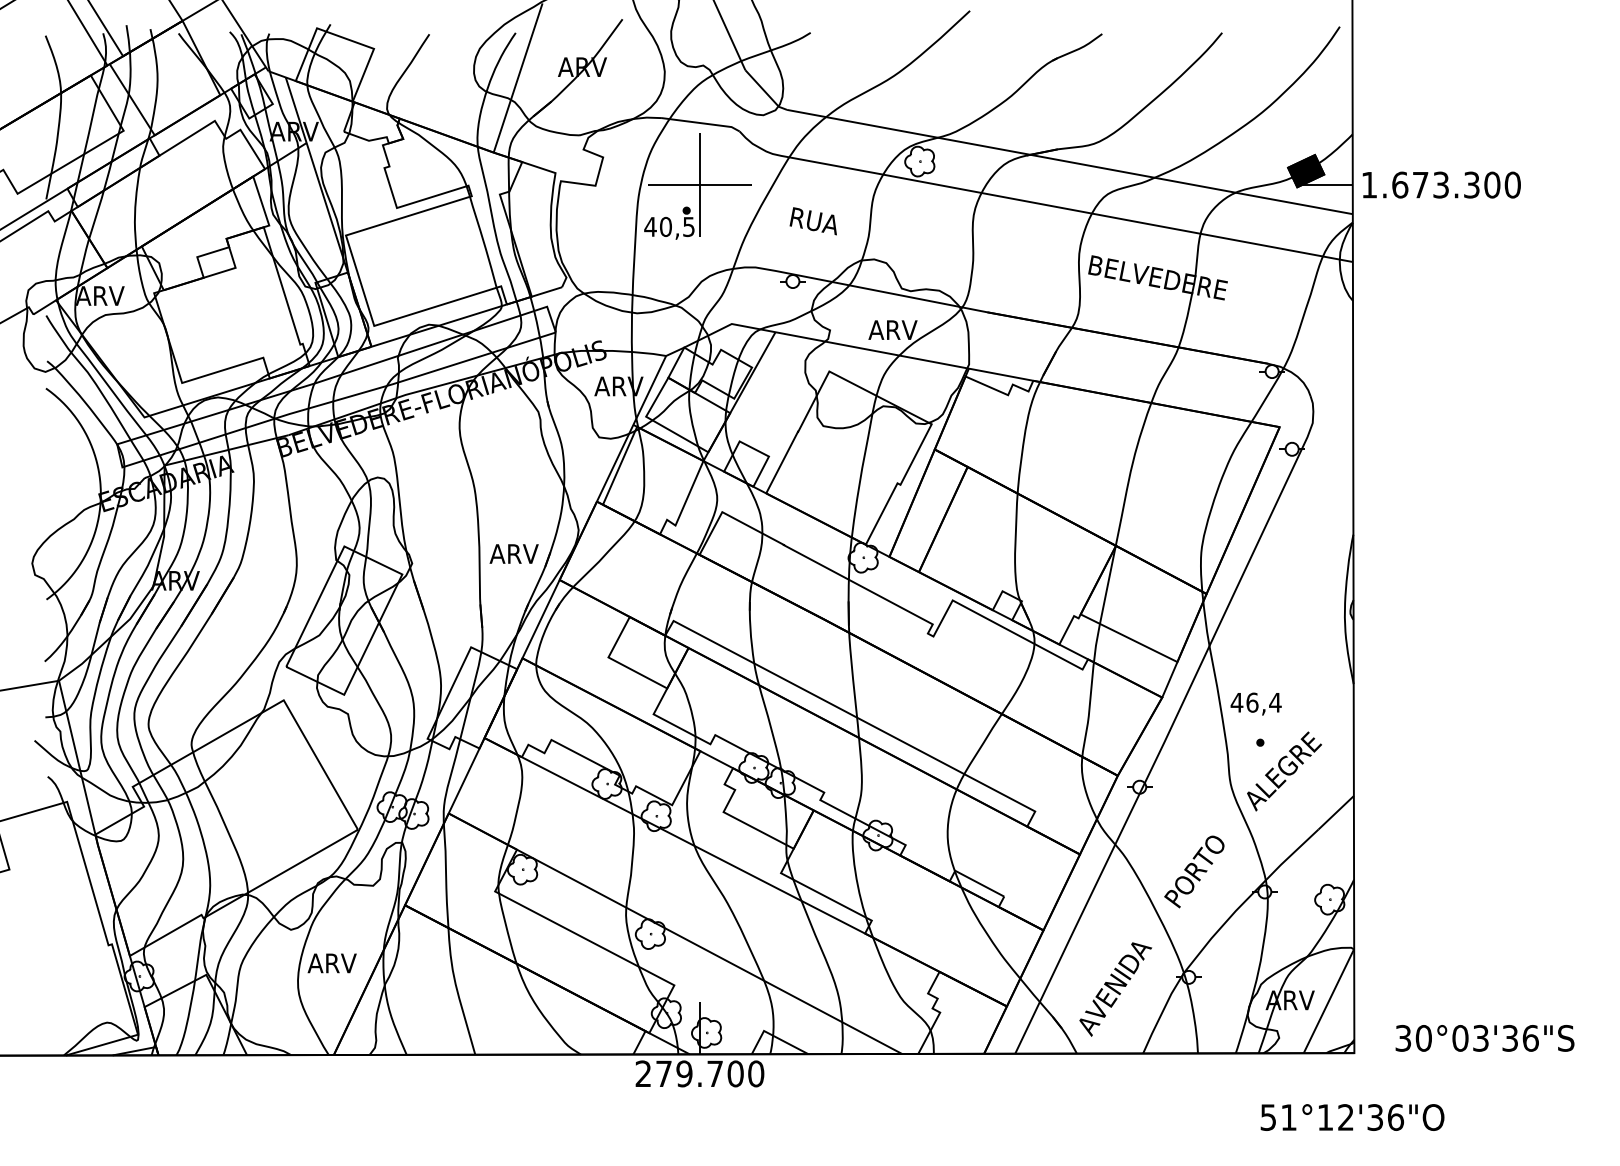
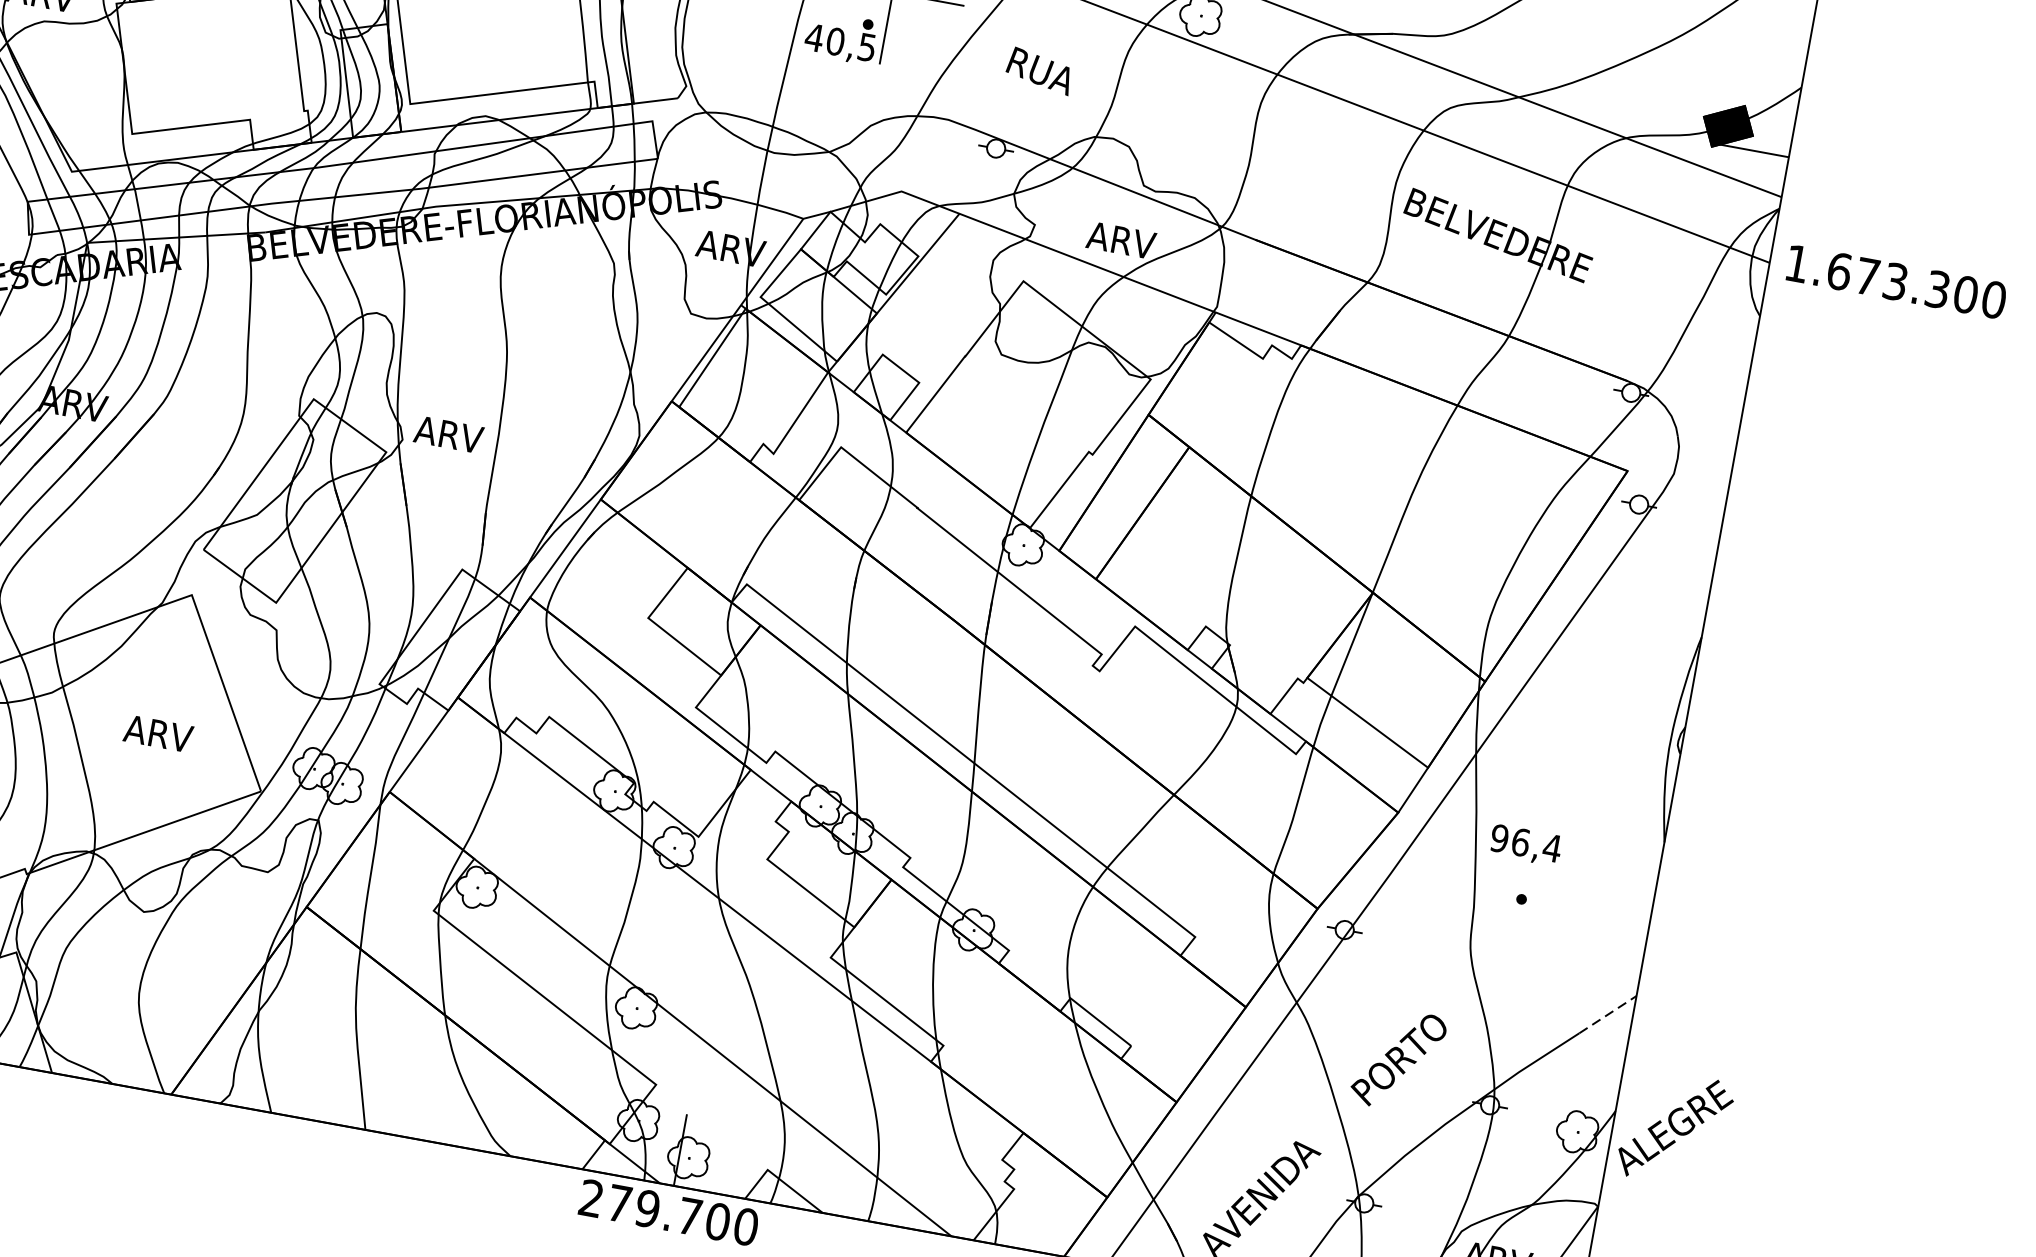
text: (1441, 184) -> (1896, 281), moved
text: (513, 553) -> (448, 433), moved
text: (1236, 702) -> (1498, 838), 46,4 -> 96,4
text: (1284, 771) -> (1675, 1128), moved
line: (1336, 812) -> (1608, 1014), solid -> dashed
text: (331, 963) -> (157, 733), moved

